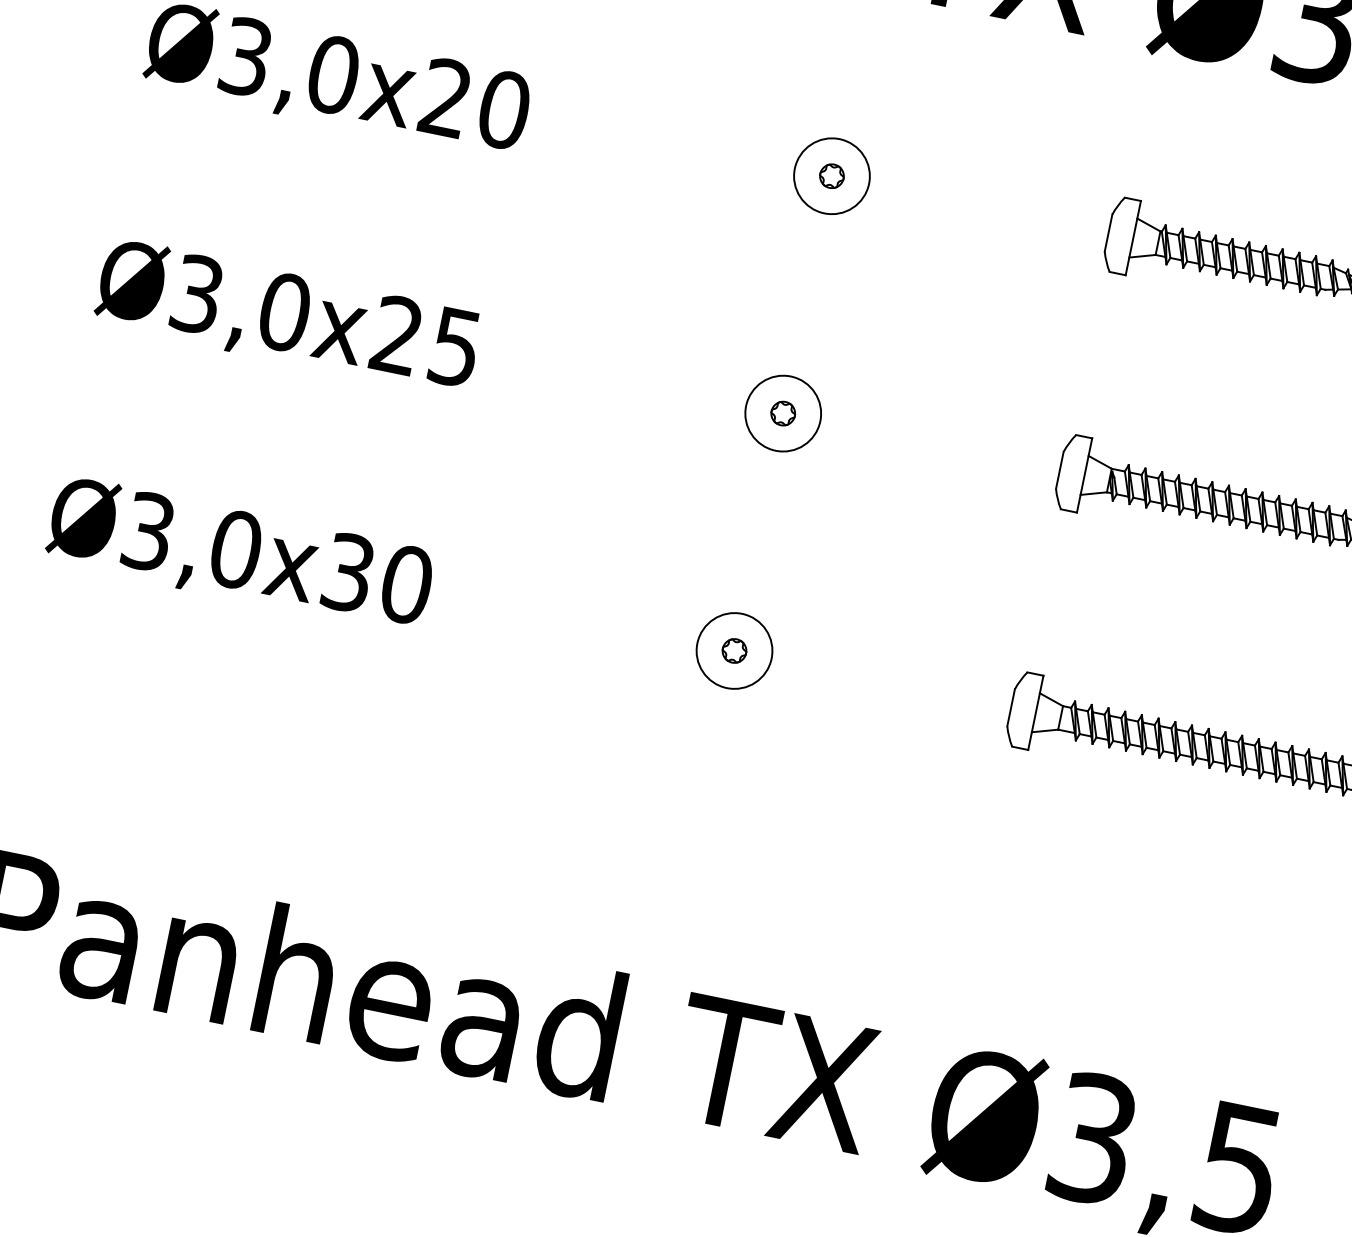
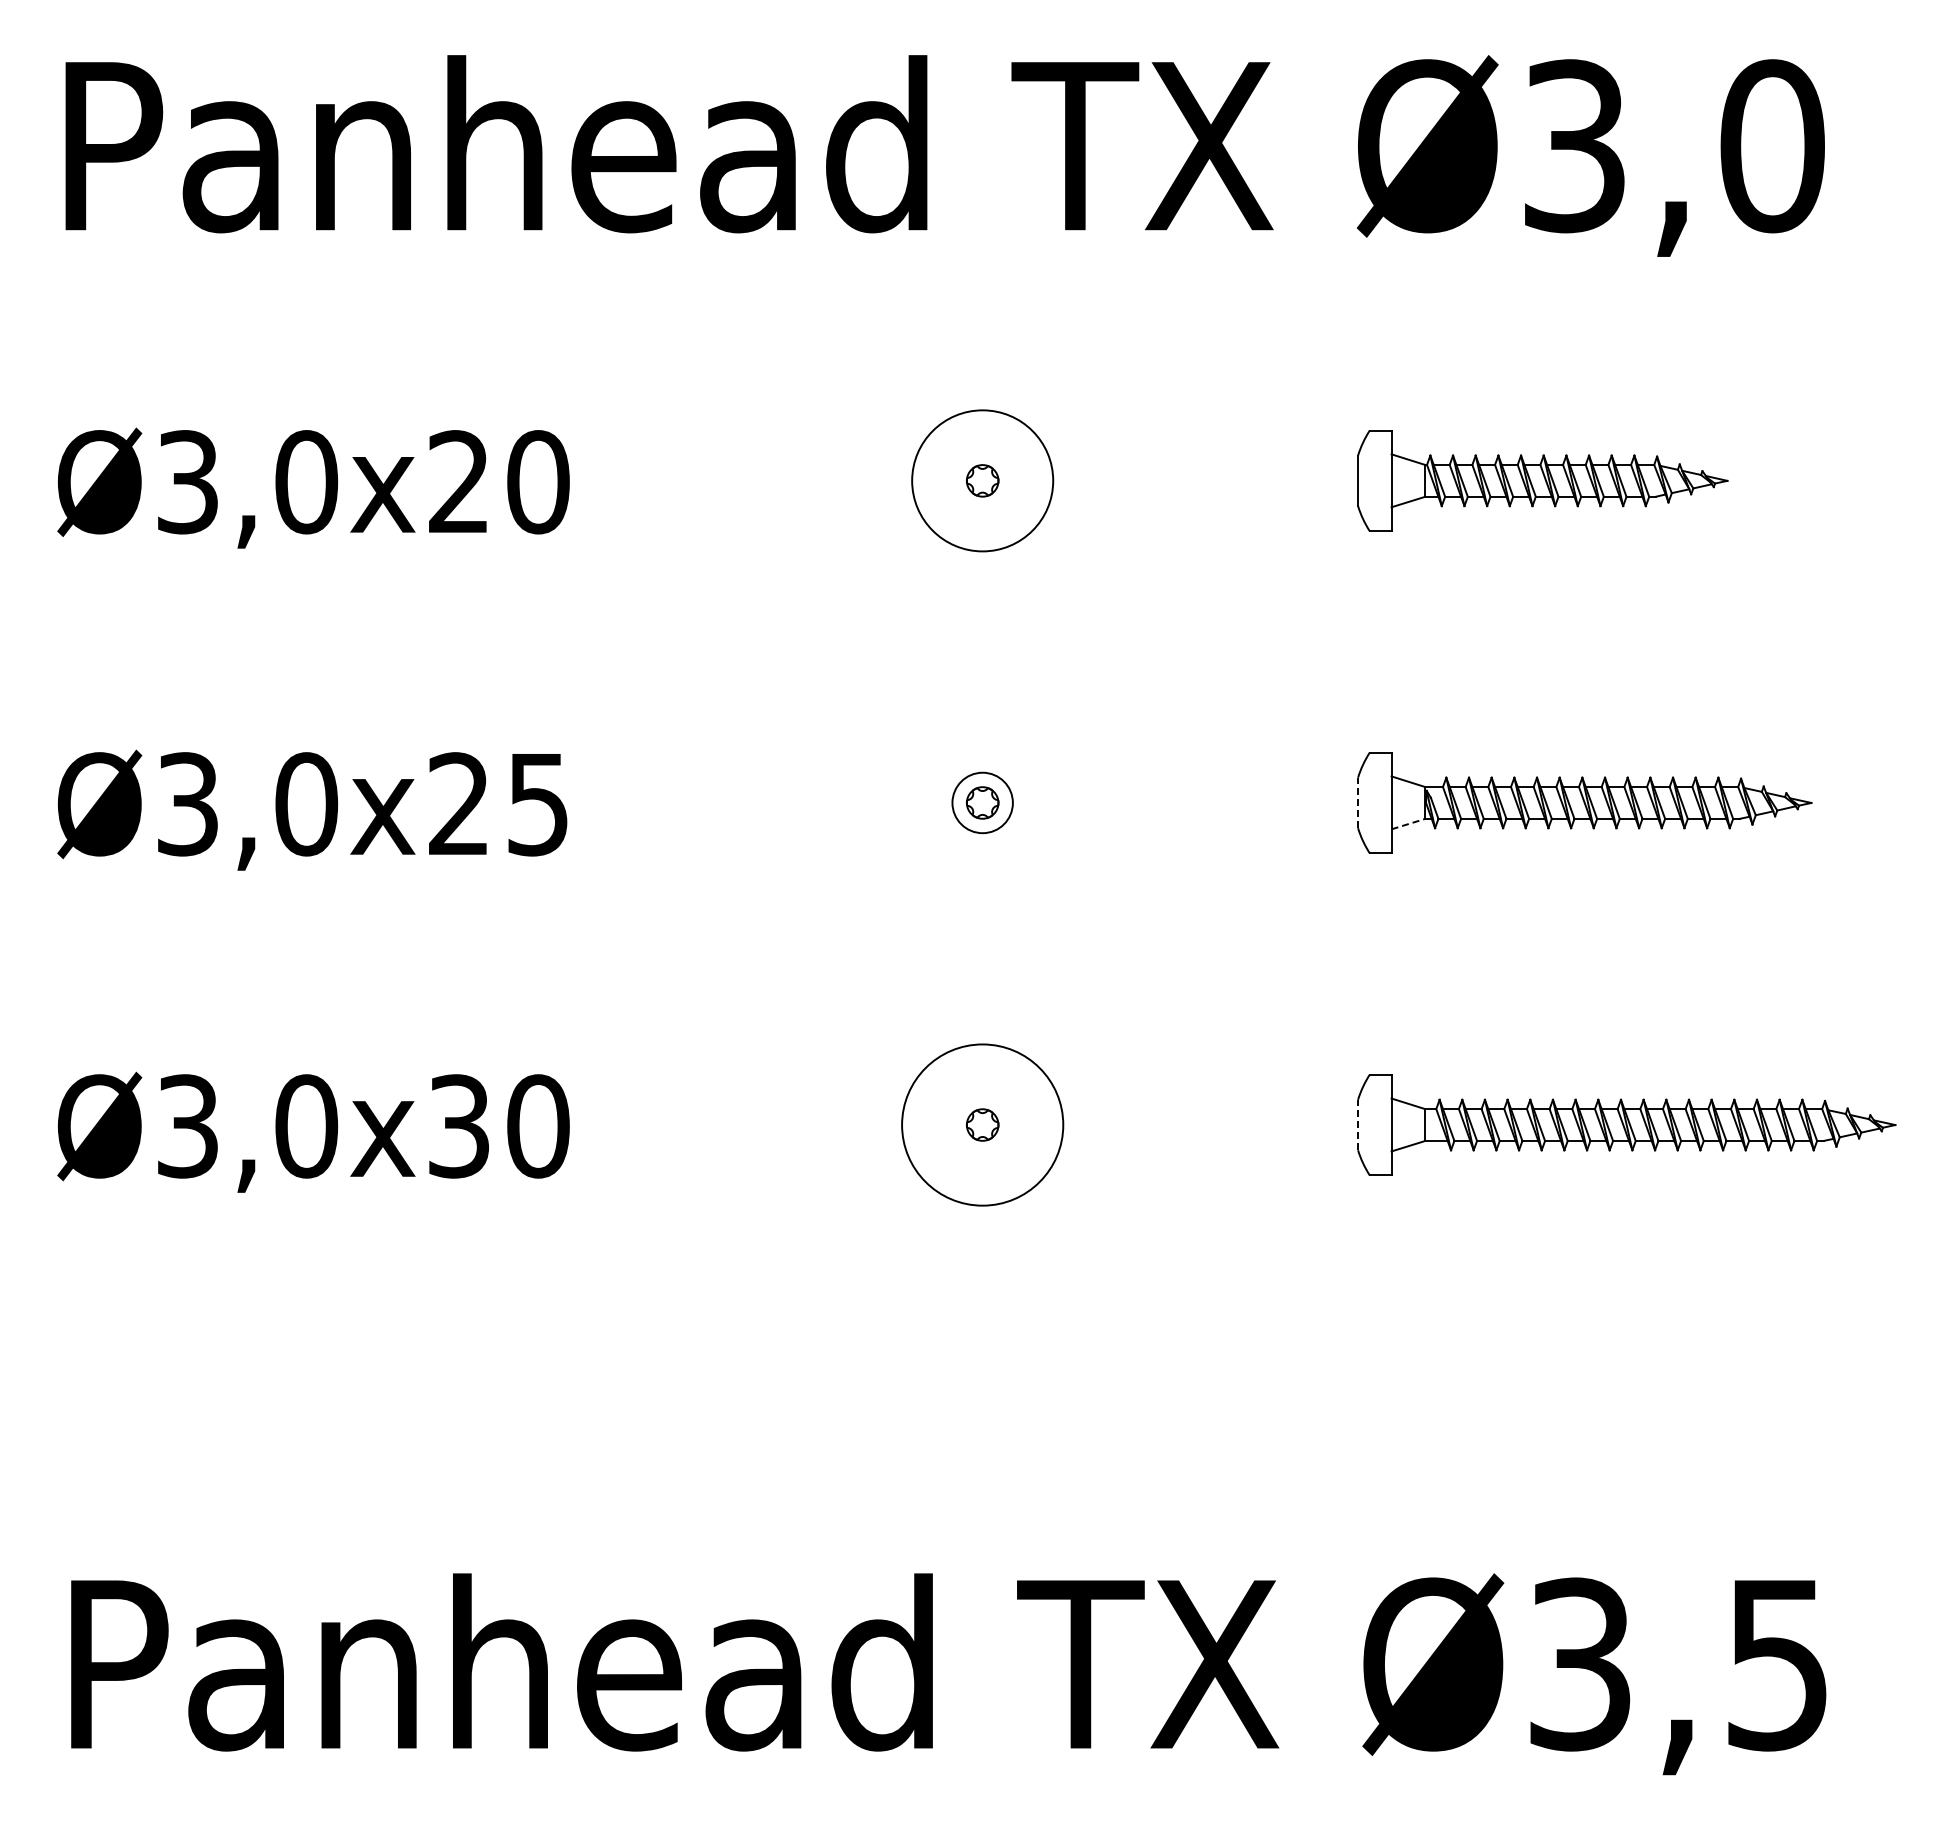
circle: (831, 175) -> (982, 480), size x1.4
circle: (783, 413) -> (982, 802), size x0.6
line: (1060, 470) -> (1358, 802), solid -> dashed
line: (1093, 493) -> (1408, 824), solid -> dashed
circle: (734, 650) -> (982, 1124), size x1.6
line: (1011, 707) -> (1358, 1124), solid -> dashed

